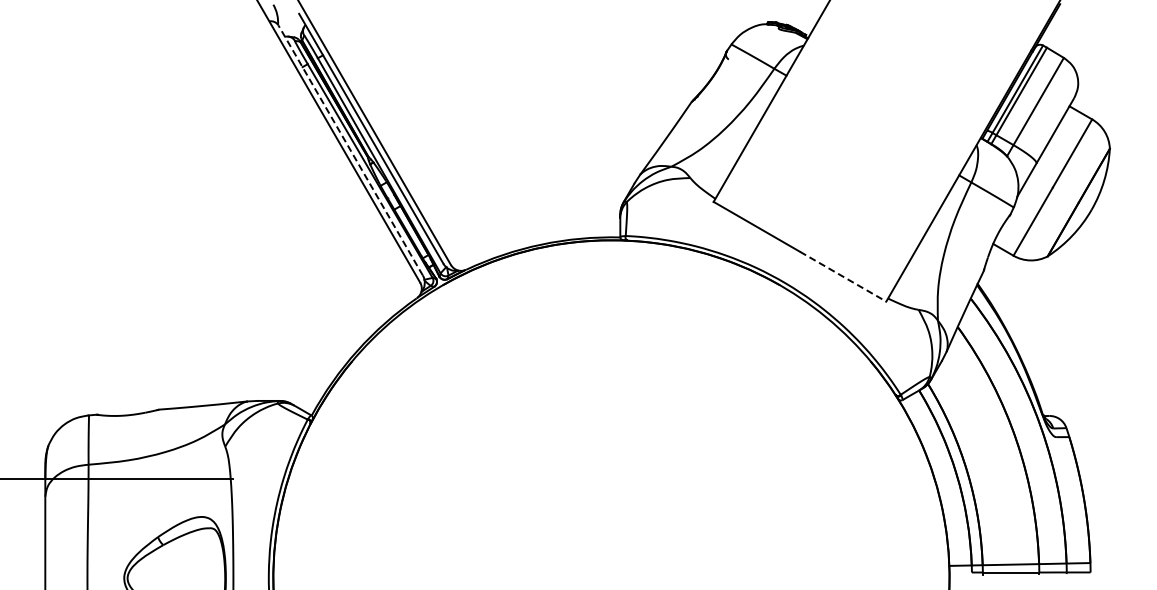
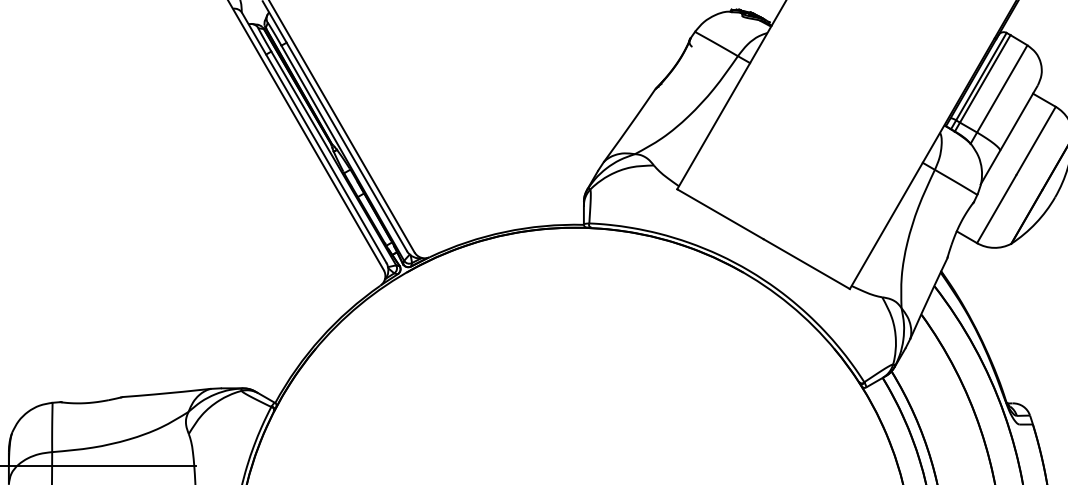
line: (350, 150) -> (314, 137), dashed -> solid
line: (843, 276) -> (807, 263), dashed -> solid

